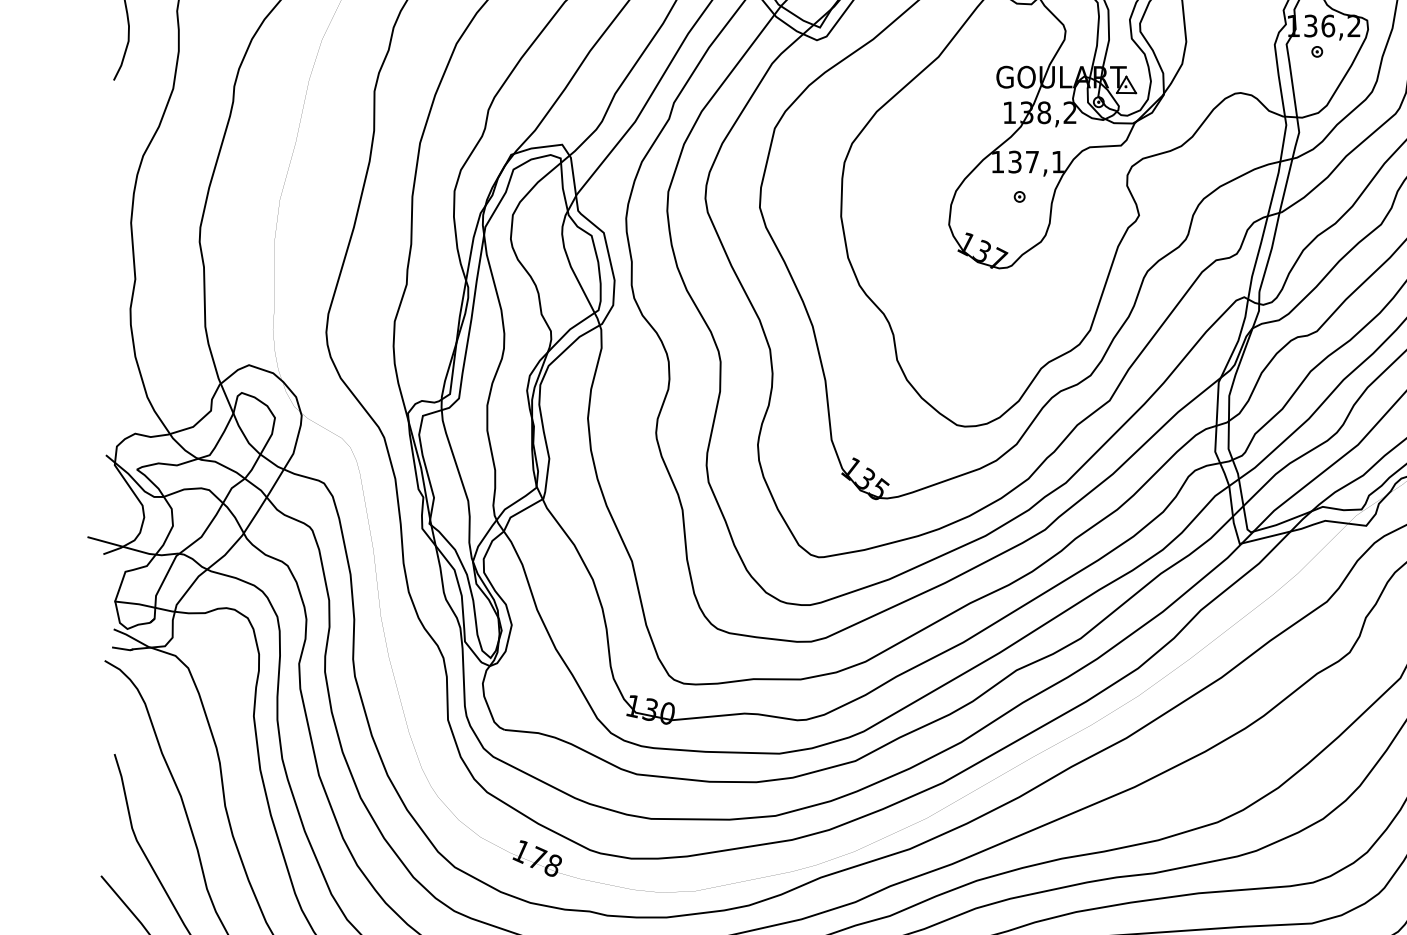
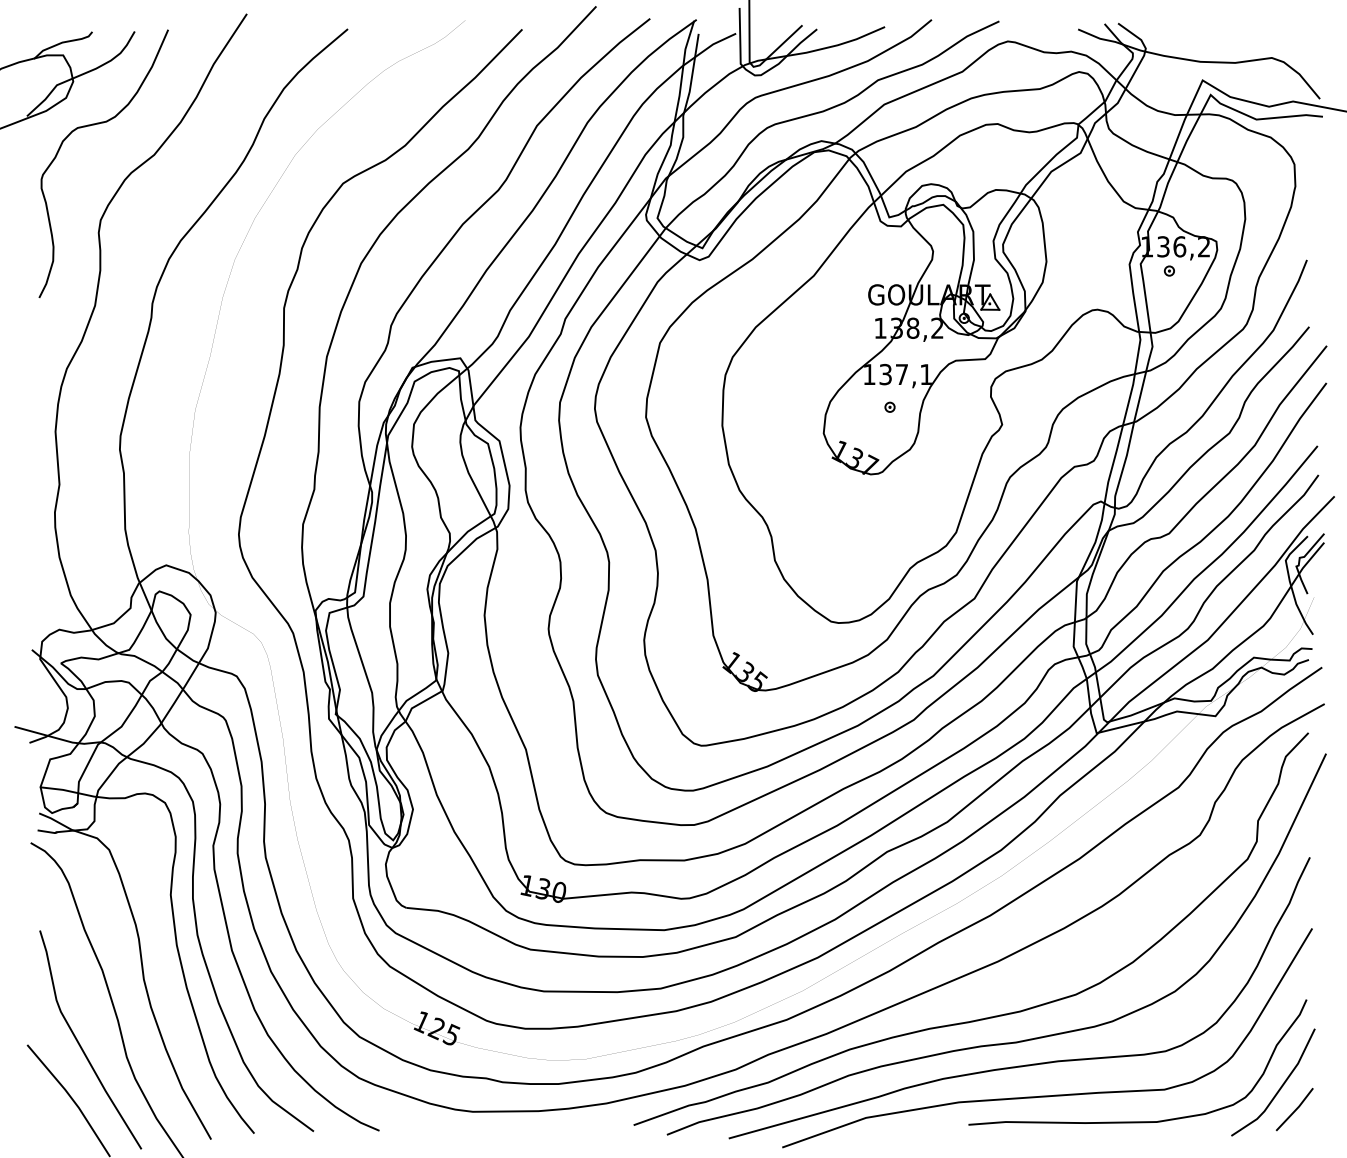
text: (544, 861) -> (443, 1031), 178 -> 125

